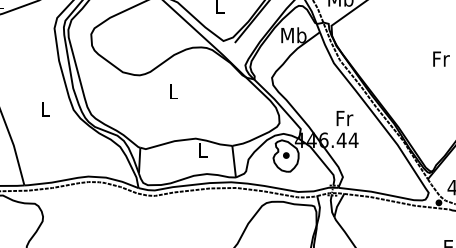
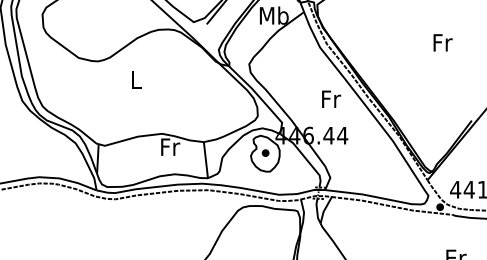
text: (344, 118) -> (331, 99), moved
text: (203, 149) -> (170, 146), L -> Fr

